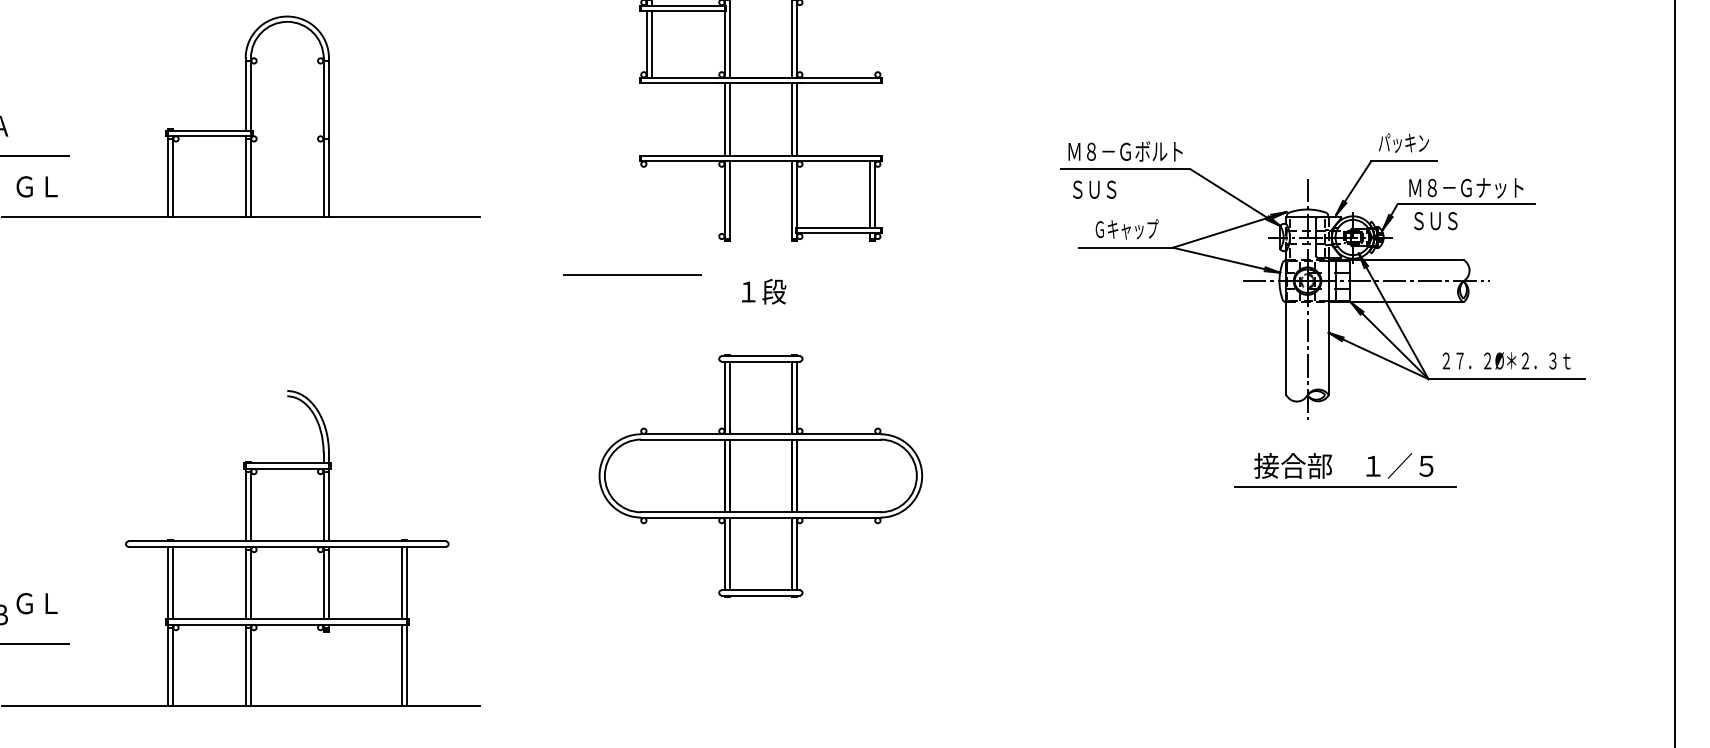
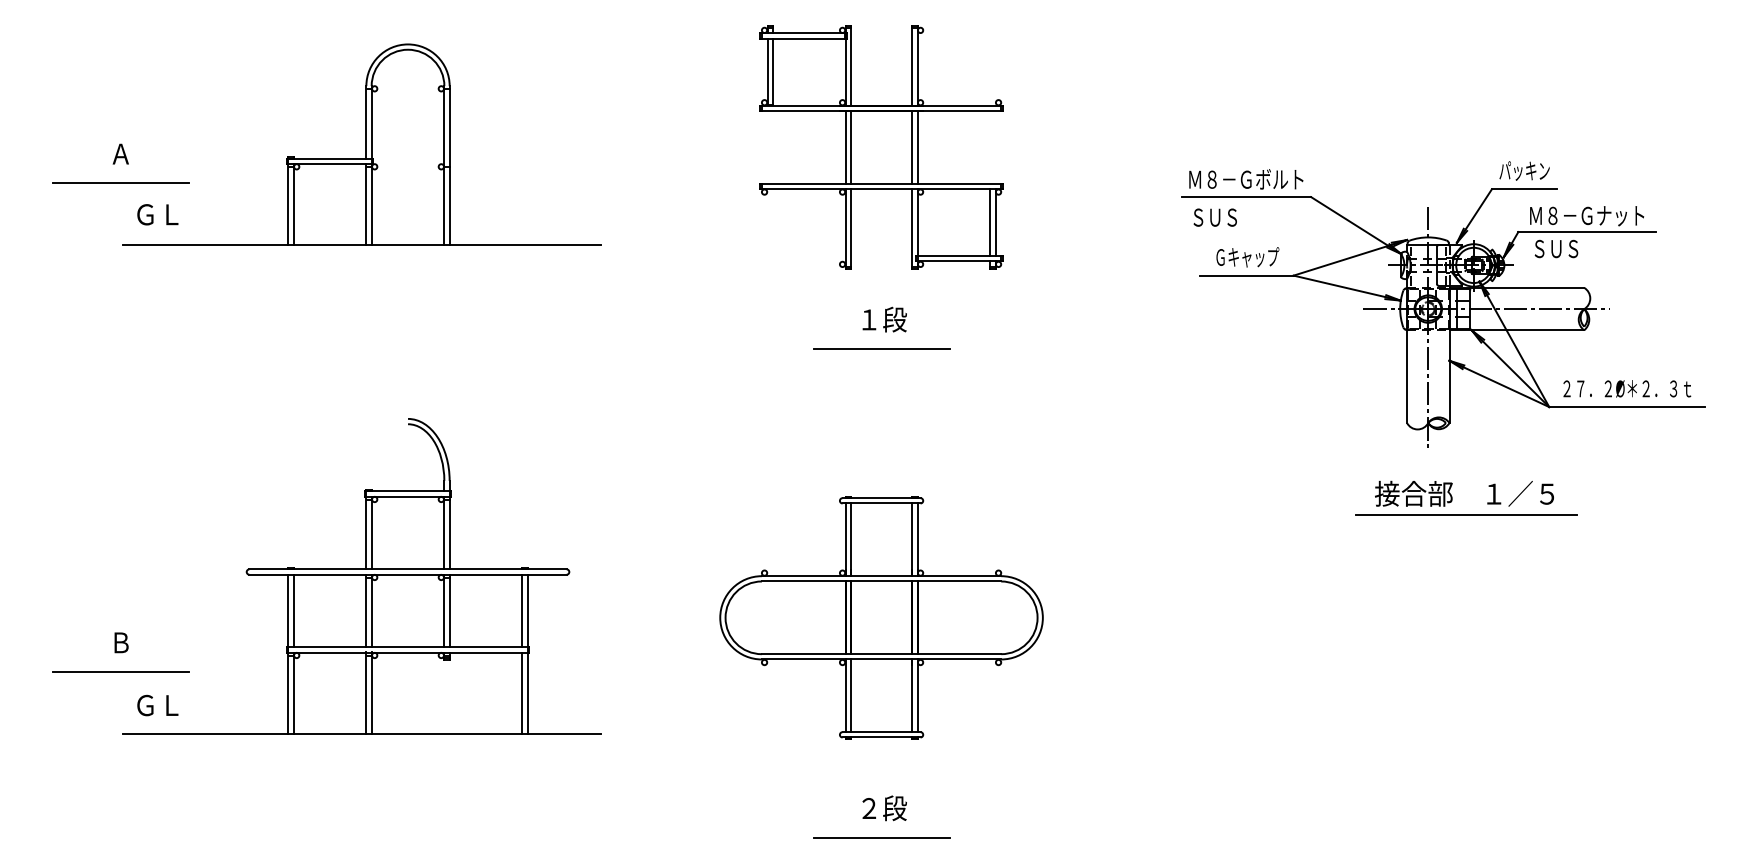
line: (631, 274) -> (881, 348), moved
part: (760, 475) -> (881, 617), moved
text: (36, 603) -> (157, 705), moved

